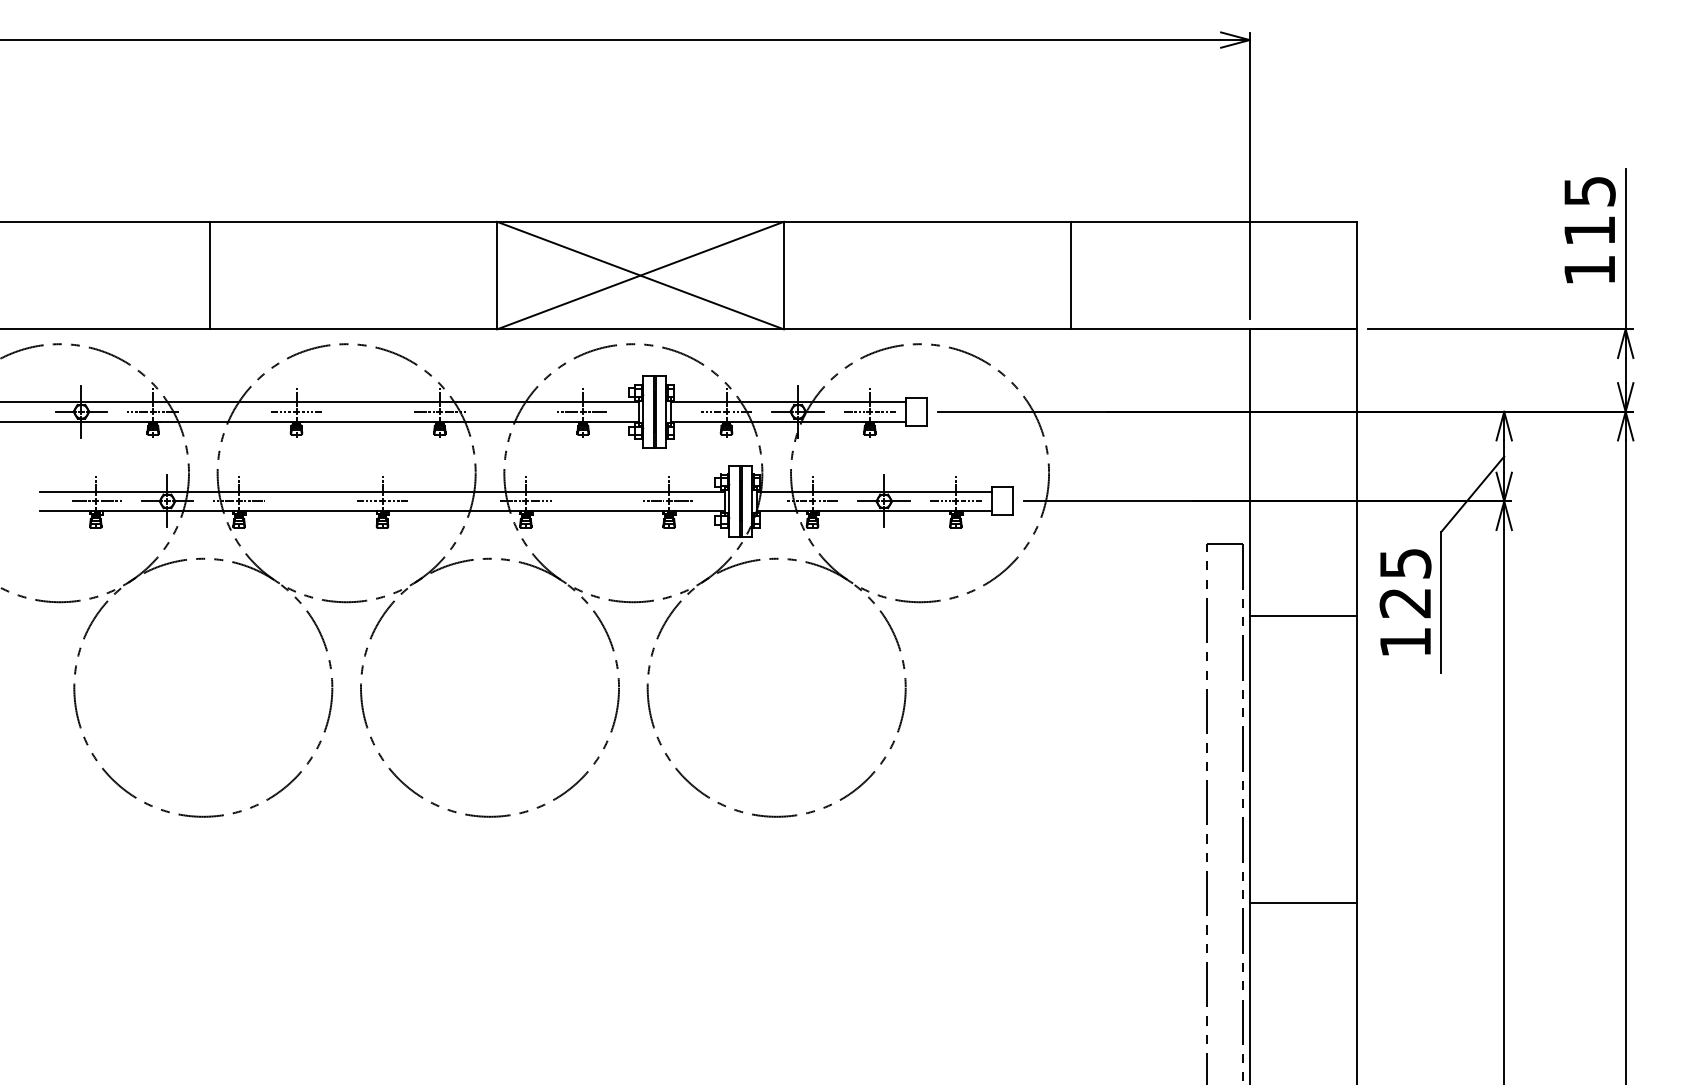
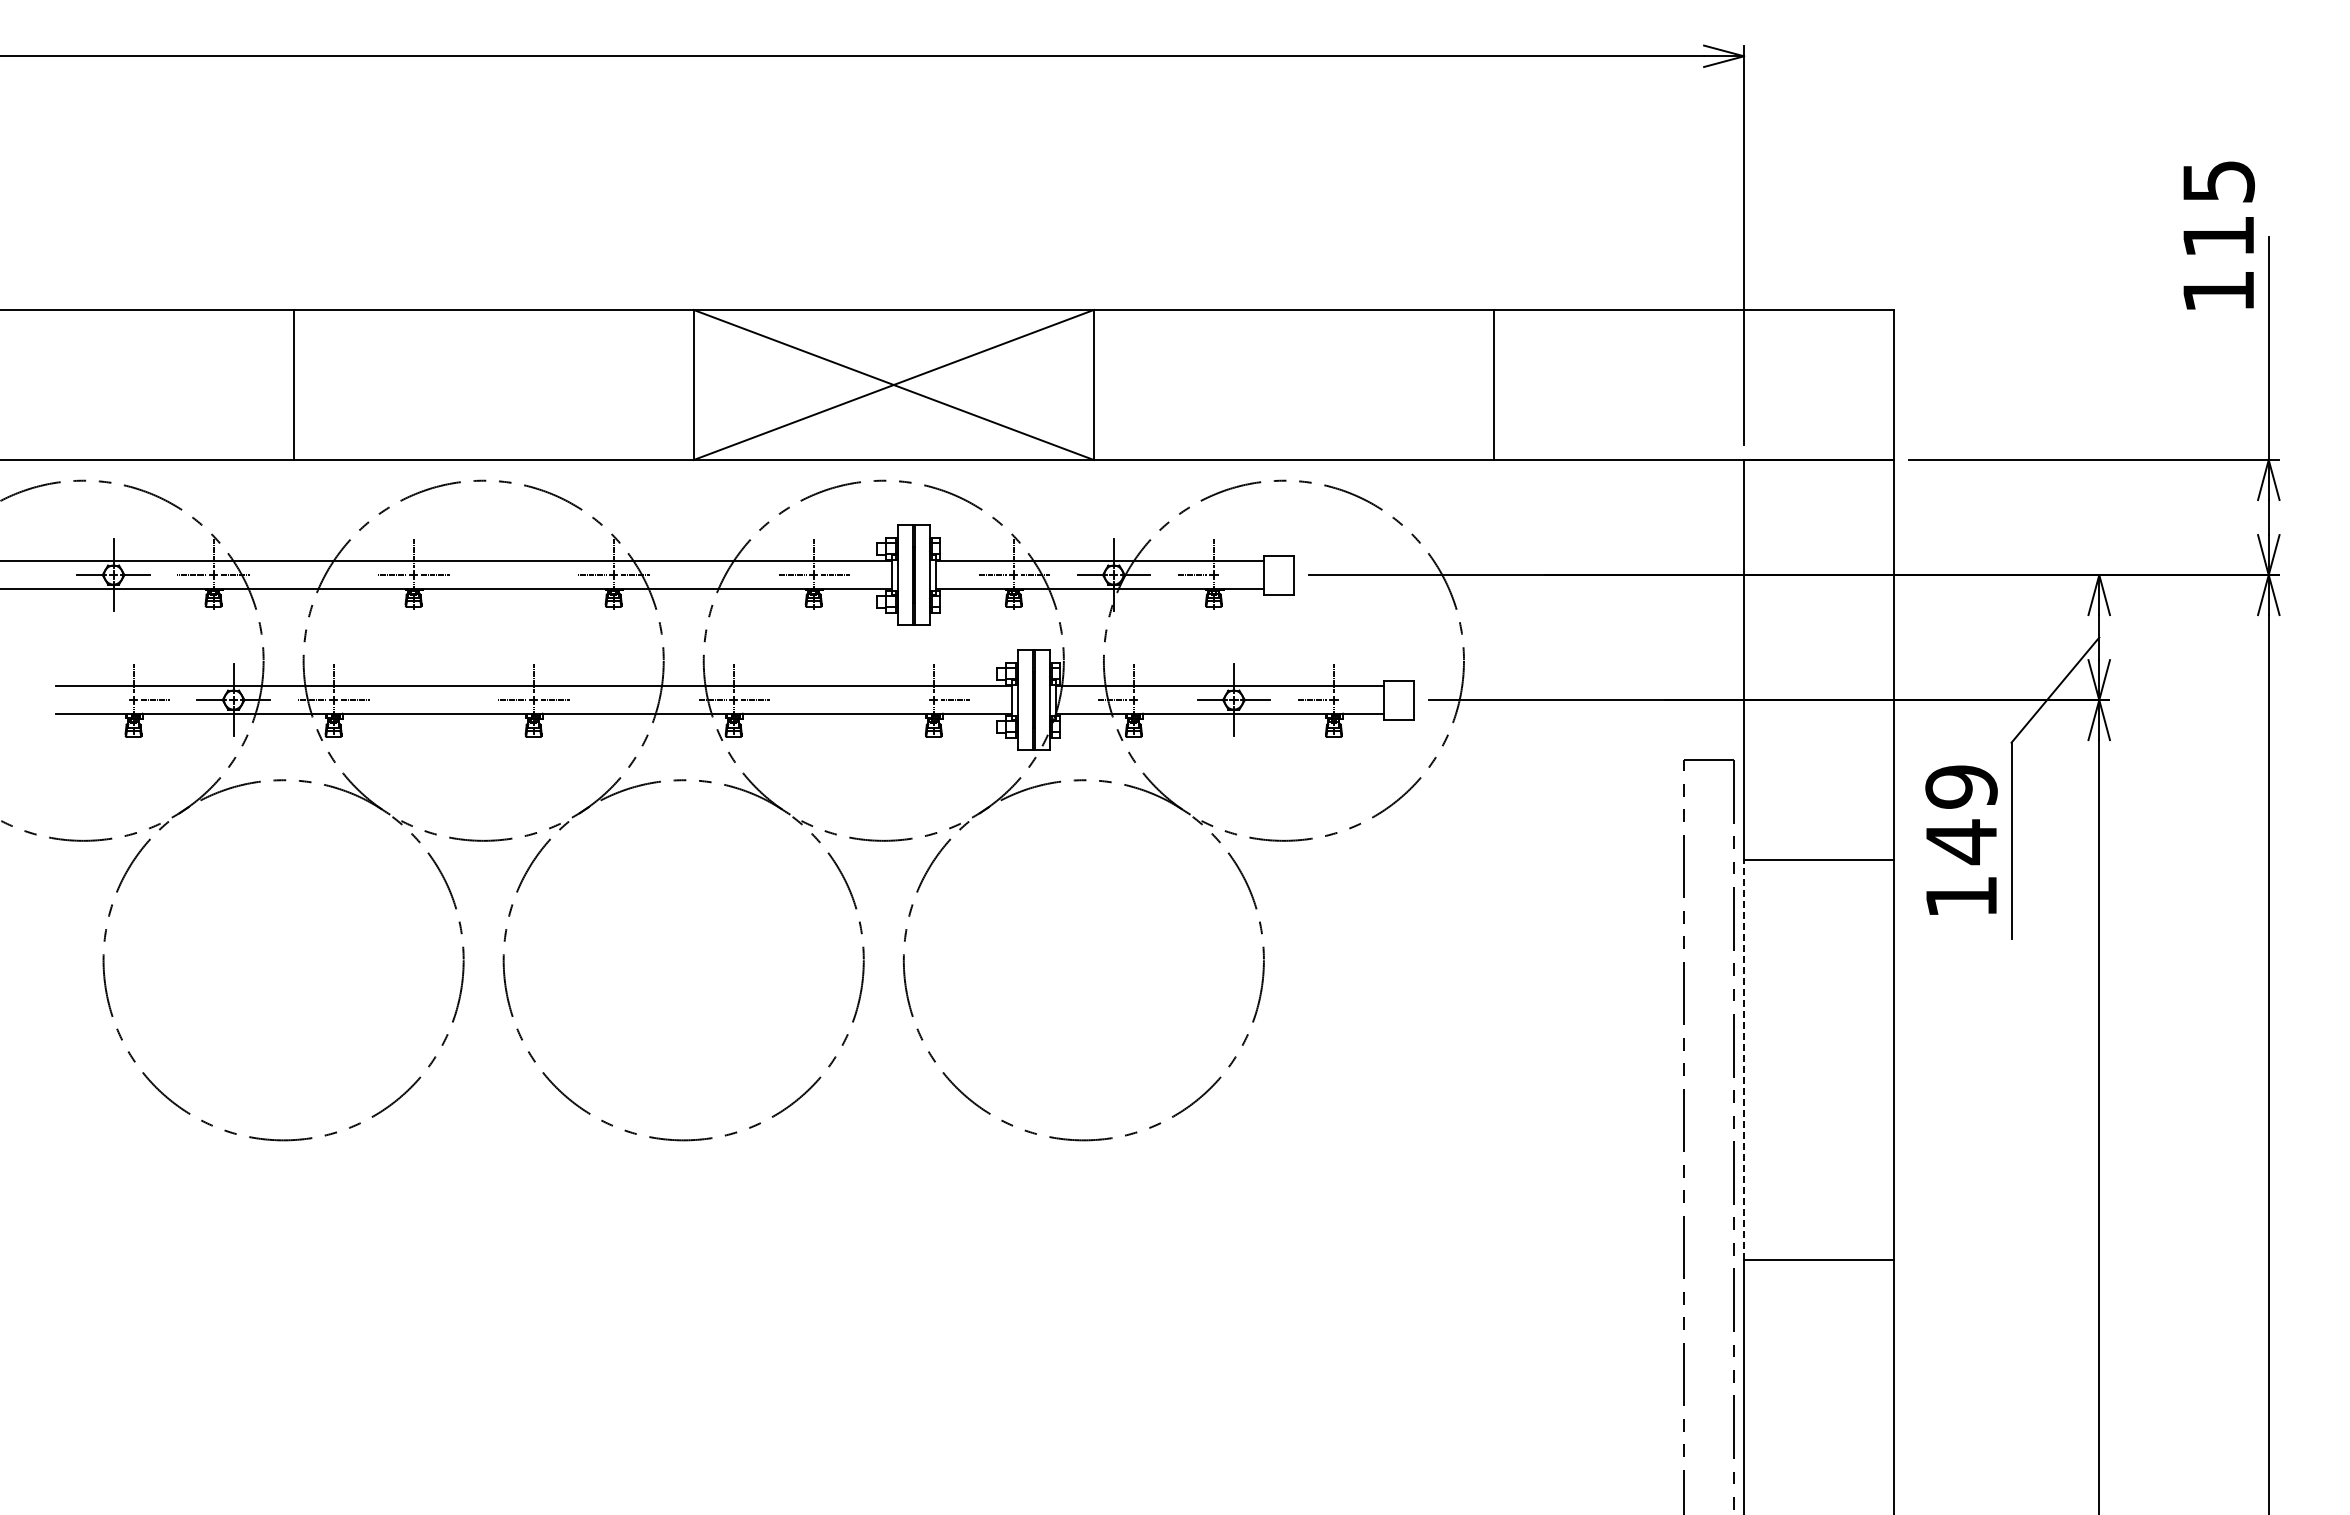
text: (1589, 230) -> (2218, 235), moved
line: (885, 412) -> (1235, 575), removed
line: (80, 501) -> (111, 700), removed
line: (653, 501) -> (911, 700), removed
line: (828, 501) -> (1155, 700), removed
line: (971, 501) -> (1355, 700), removed
text: (1405, 584) -> (1961, 815), 125 -> 149
line: (1250, 758) -> (1744, 1059), solid -> dashed

